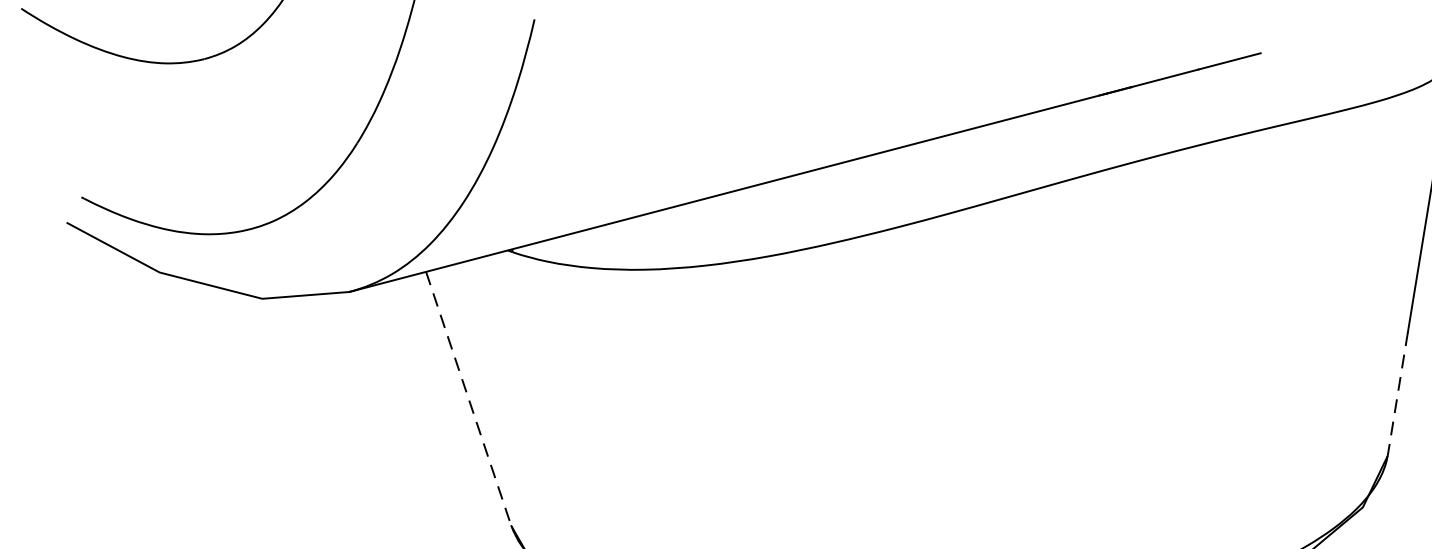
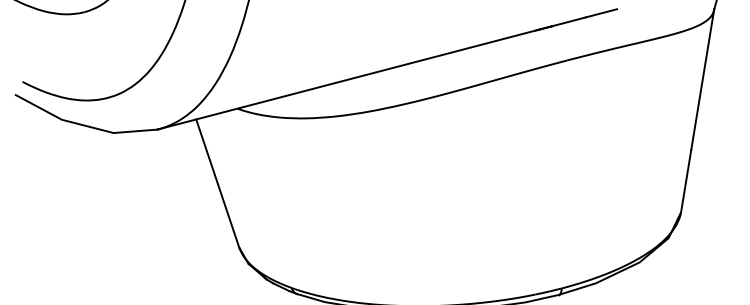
line: (1398, 394) -> (686, 181), dashed -> solid
line: (468, 398) -> (217, 183), dashed -> solid

